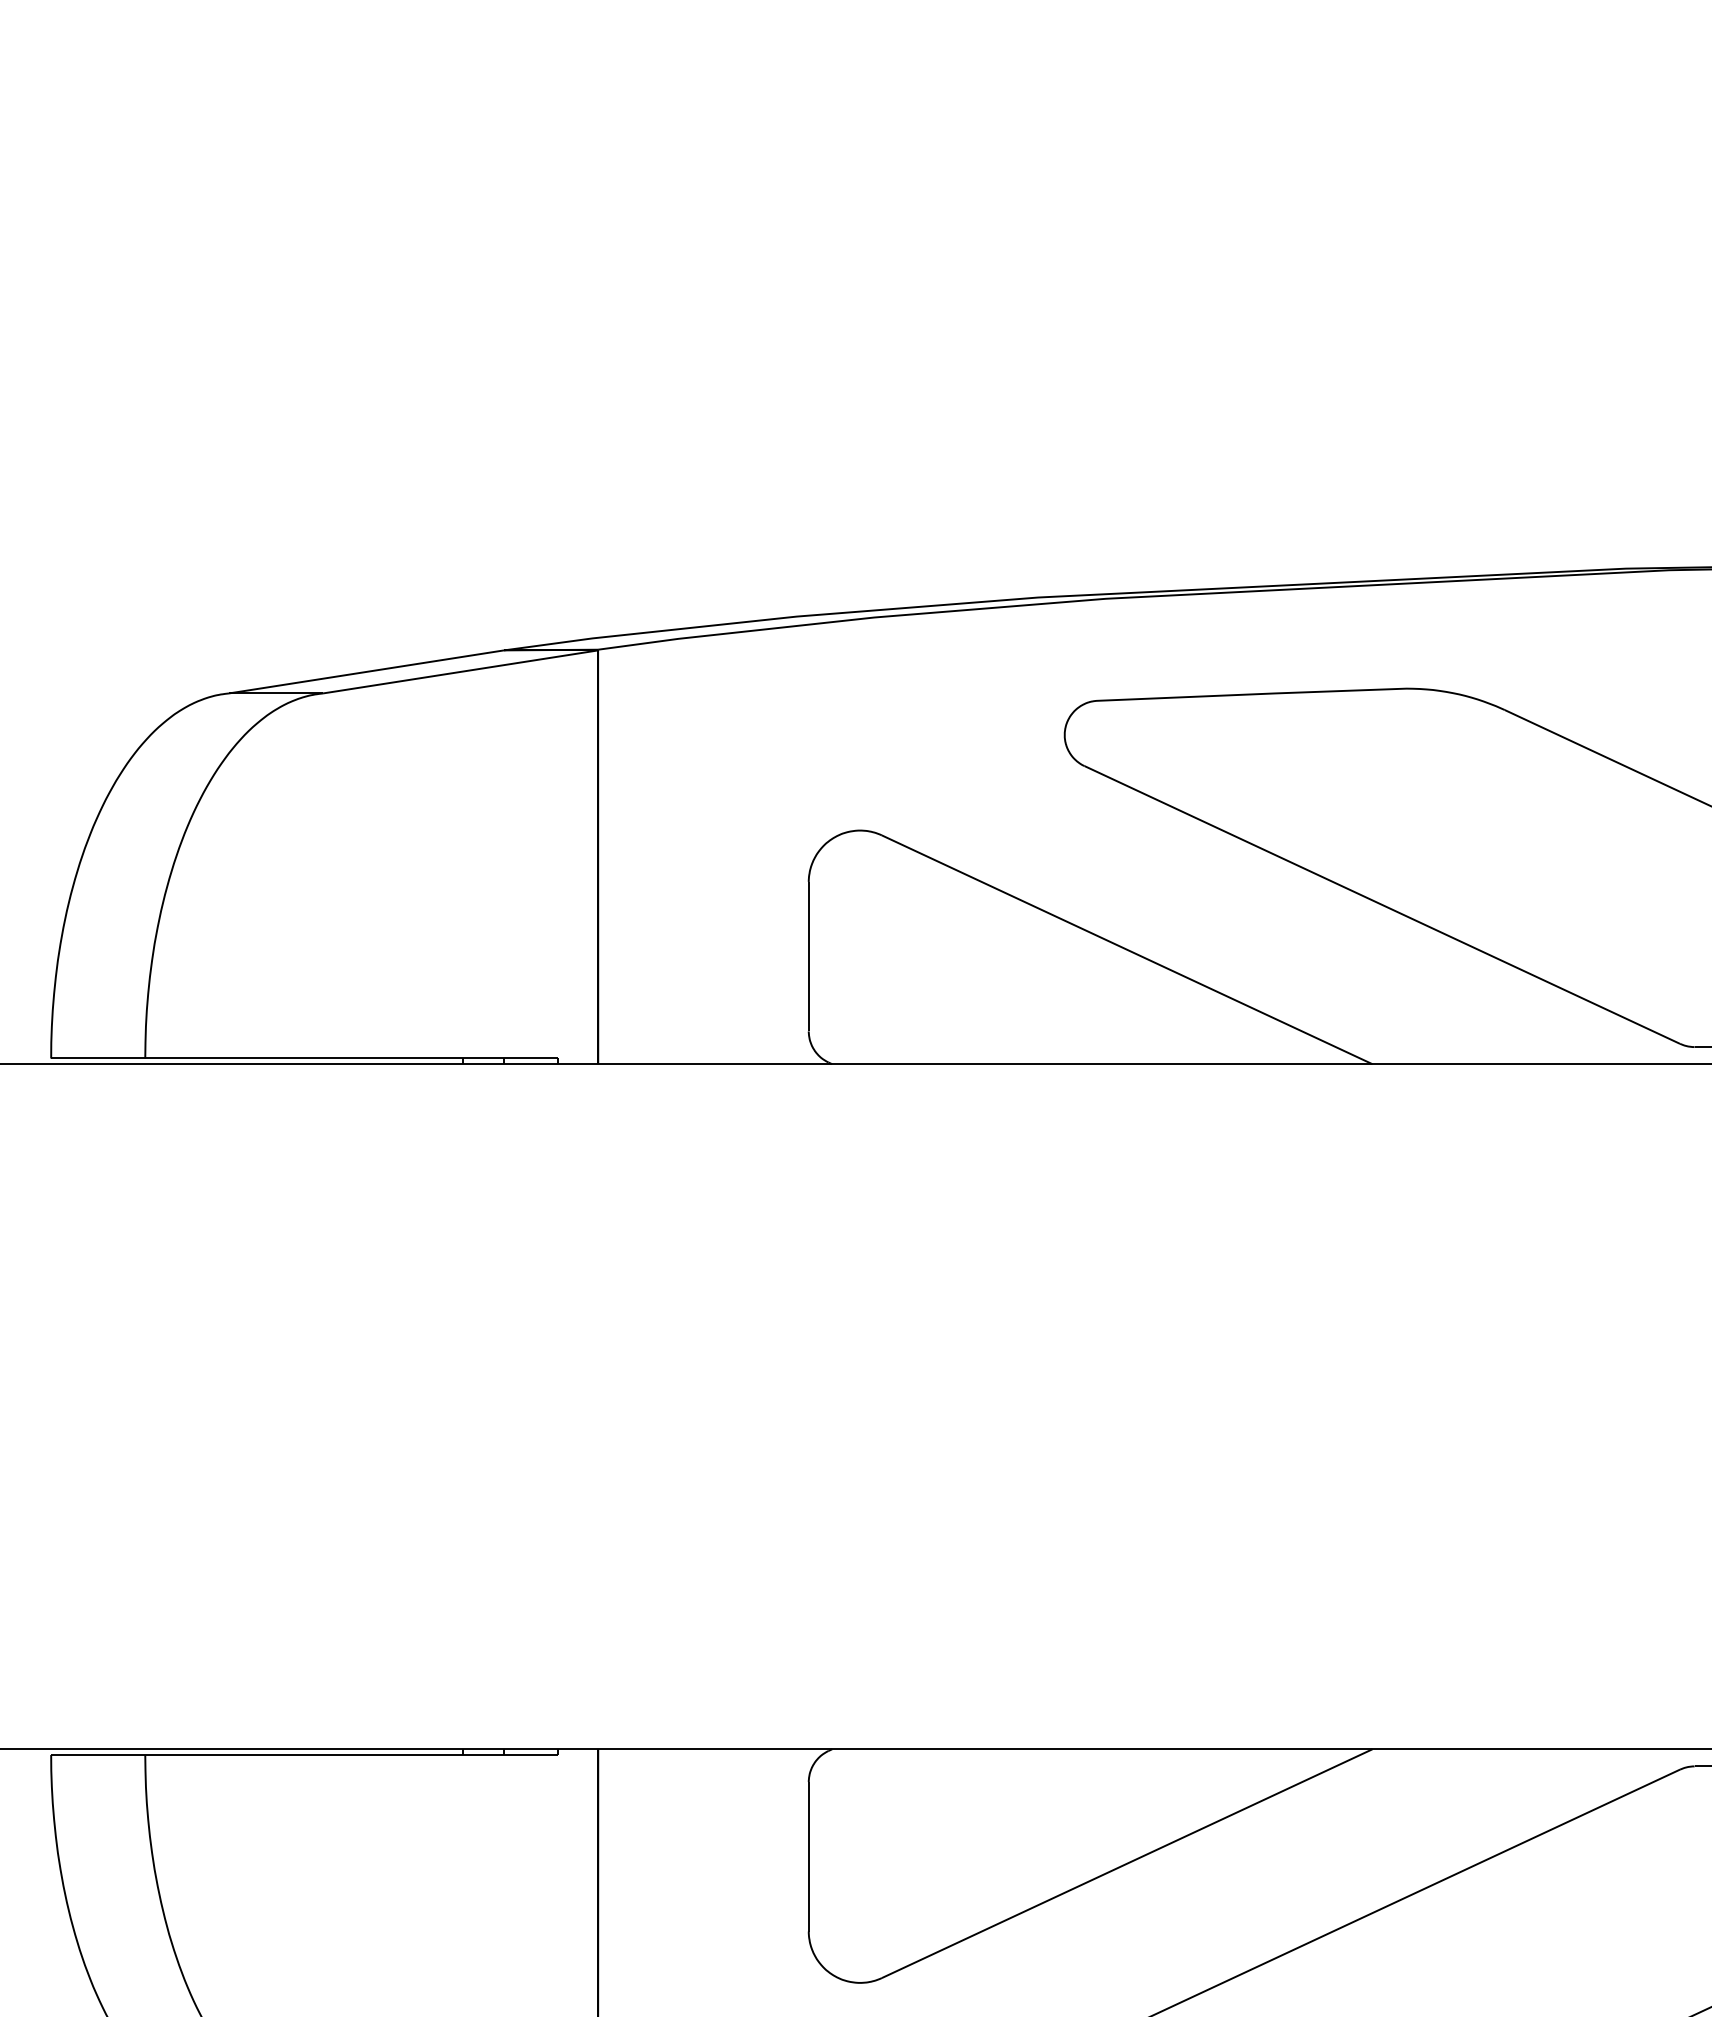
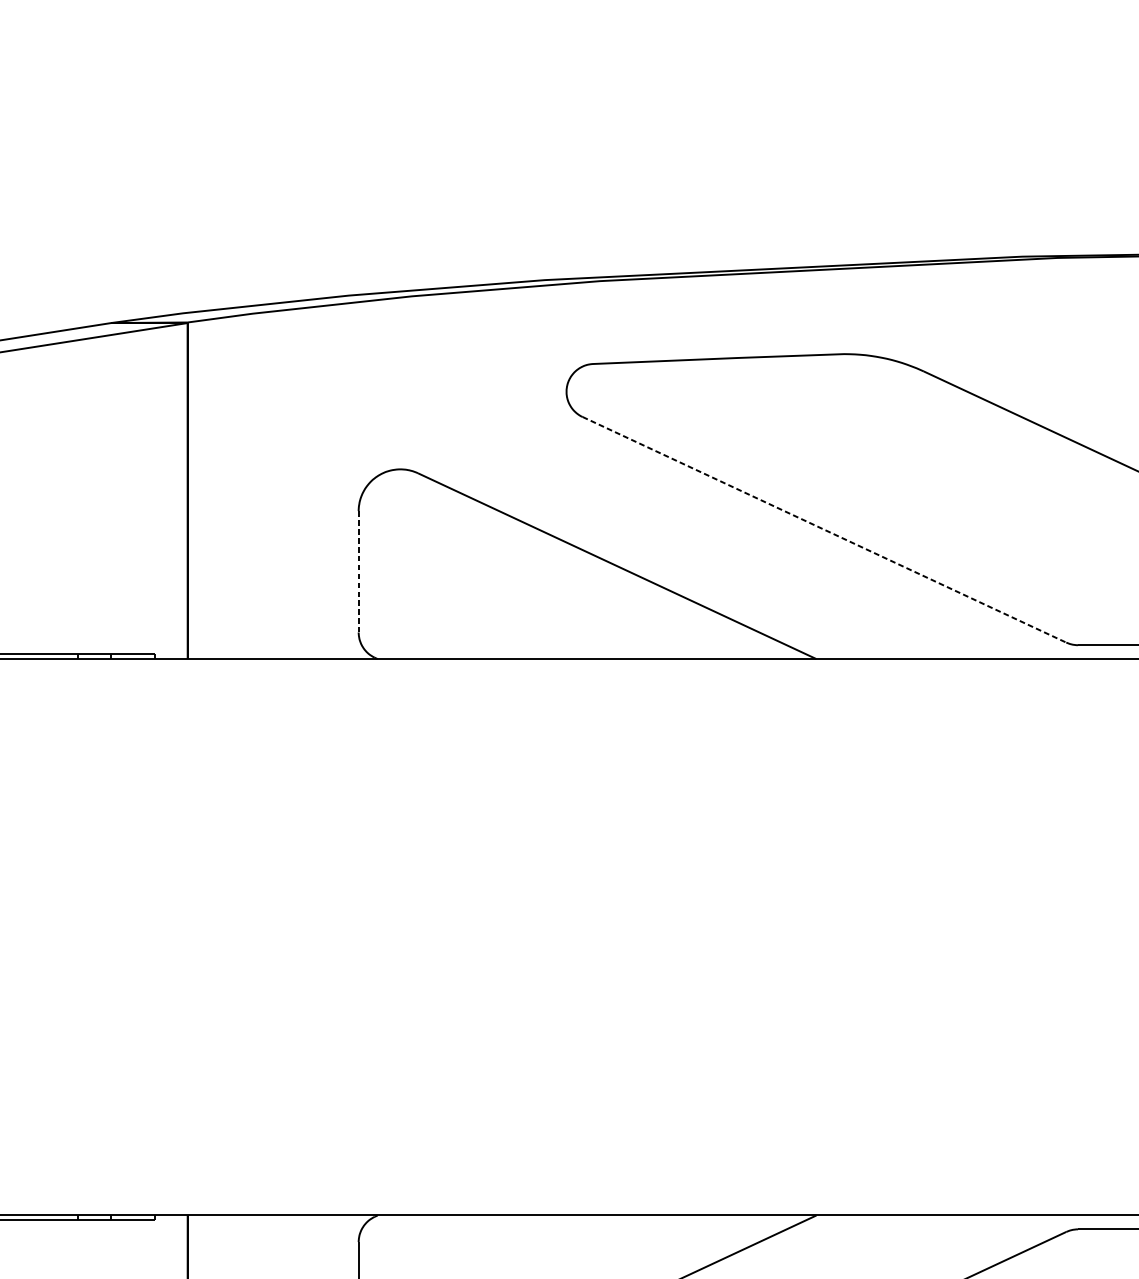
line: (1382, 904) -> (824, 529), solid -> dashed
line: (808, 956) -> (358, 571), solid -> dashed

